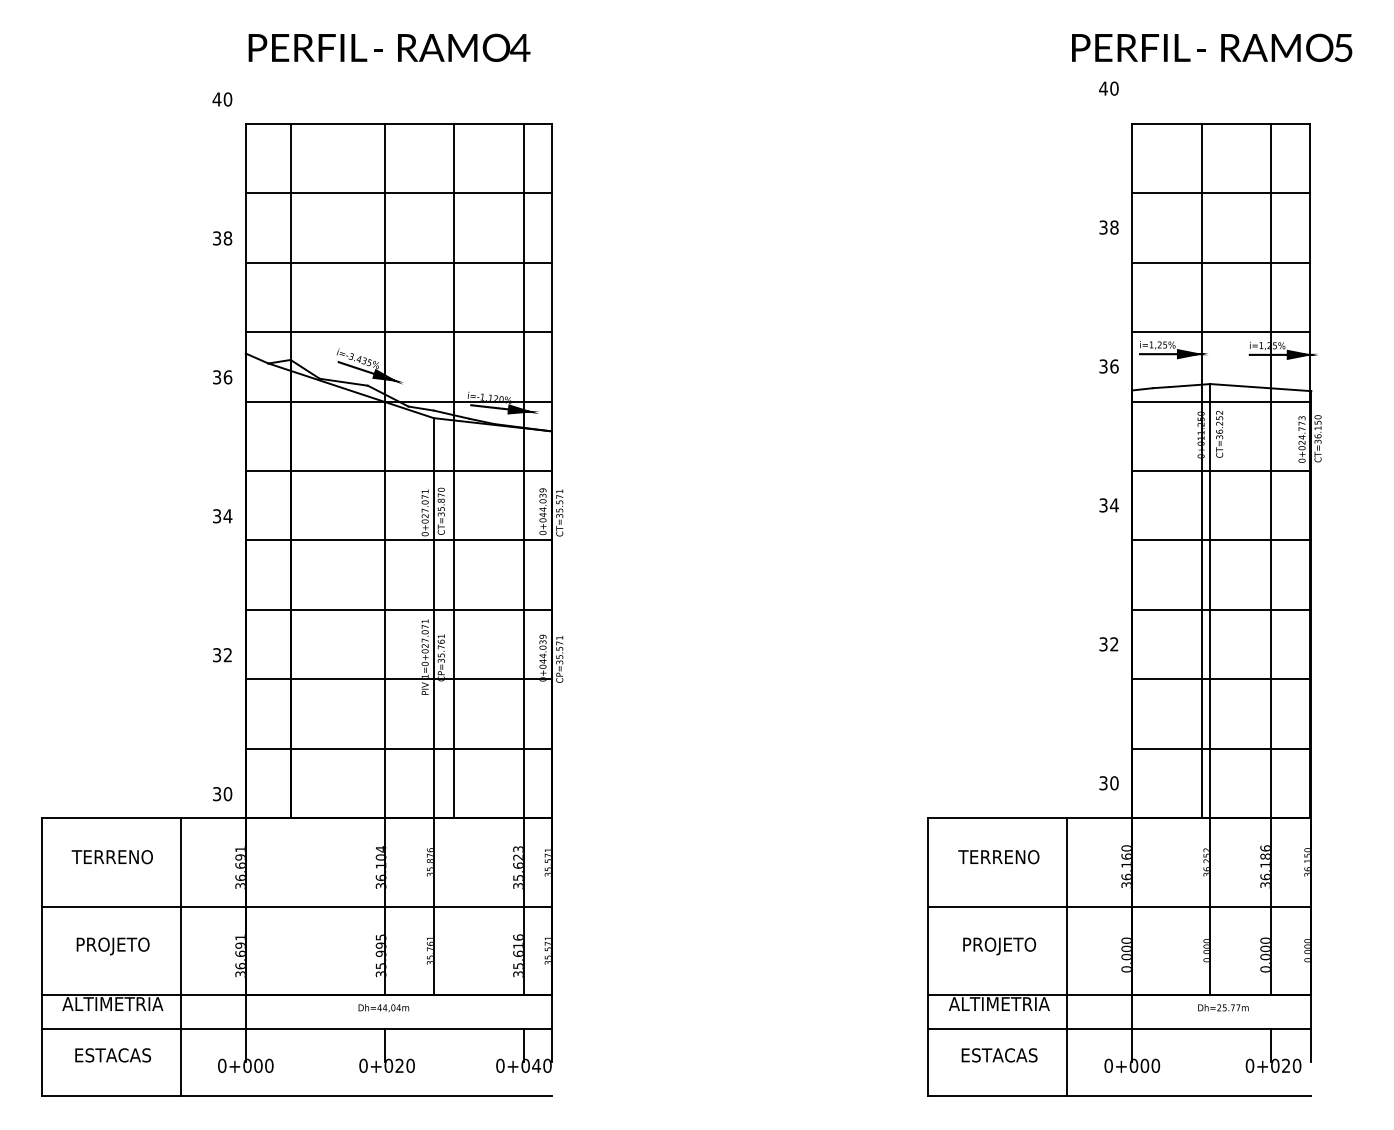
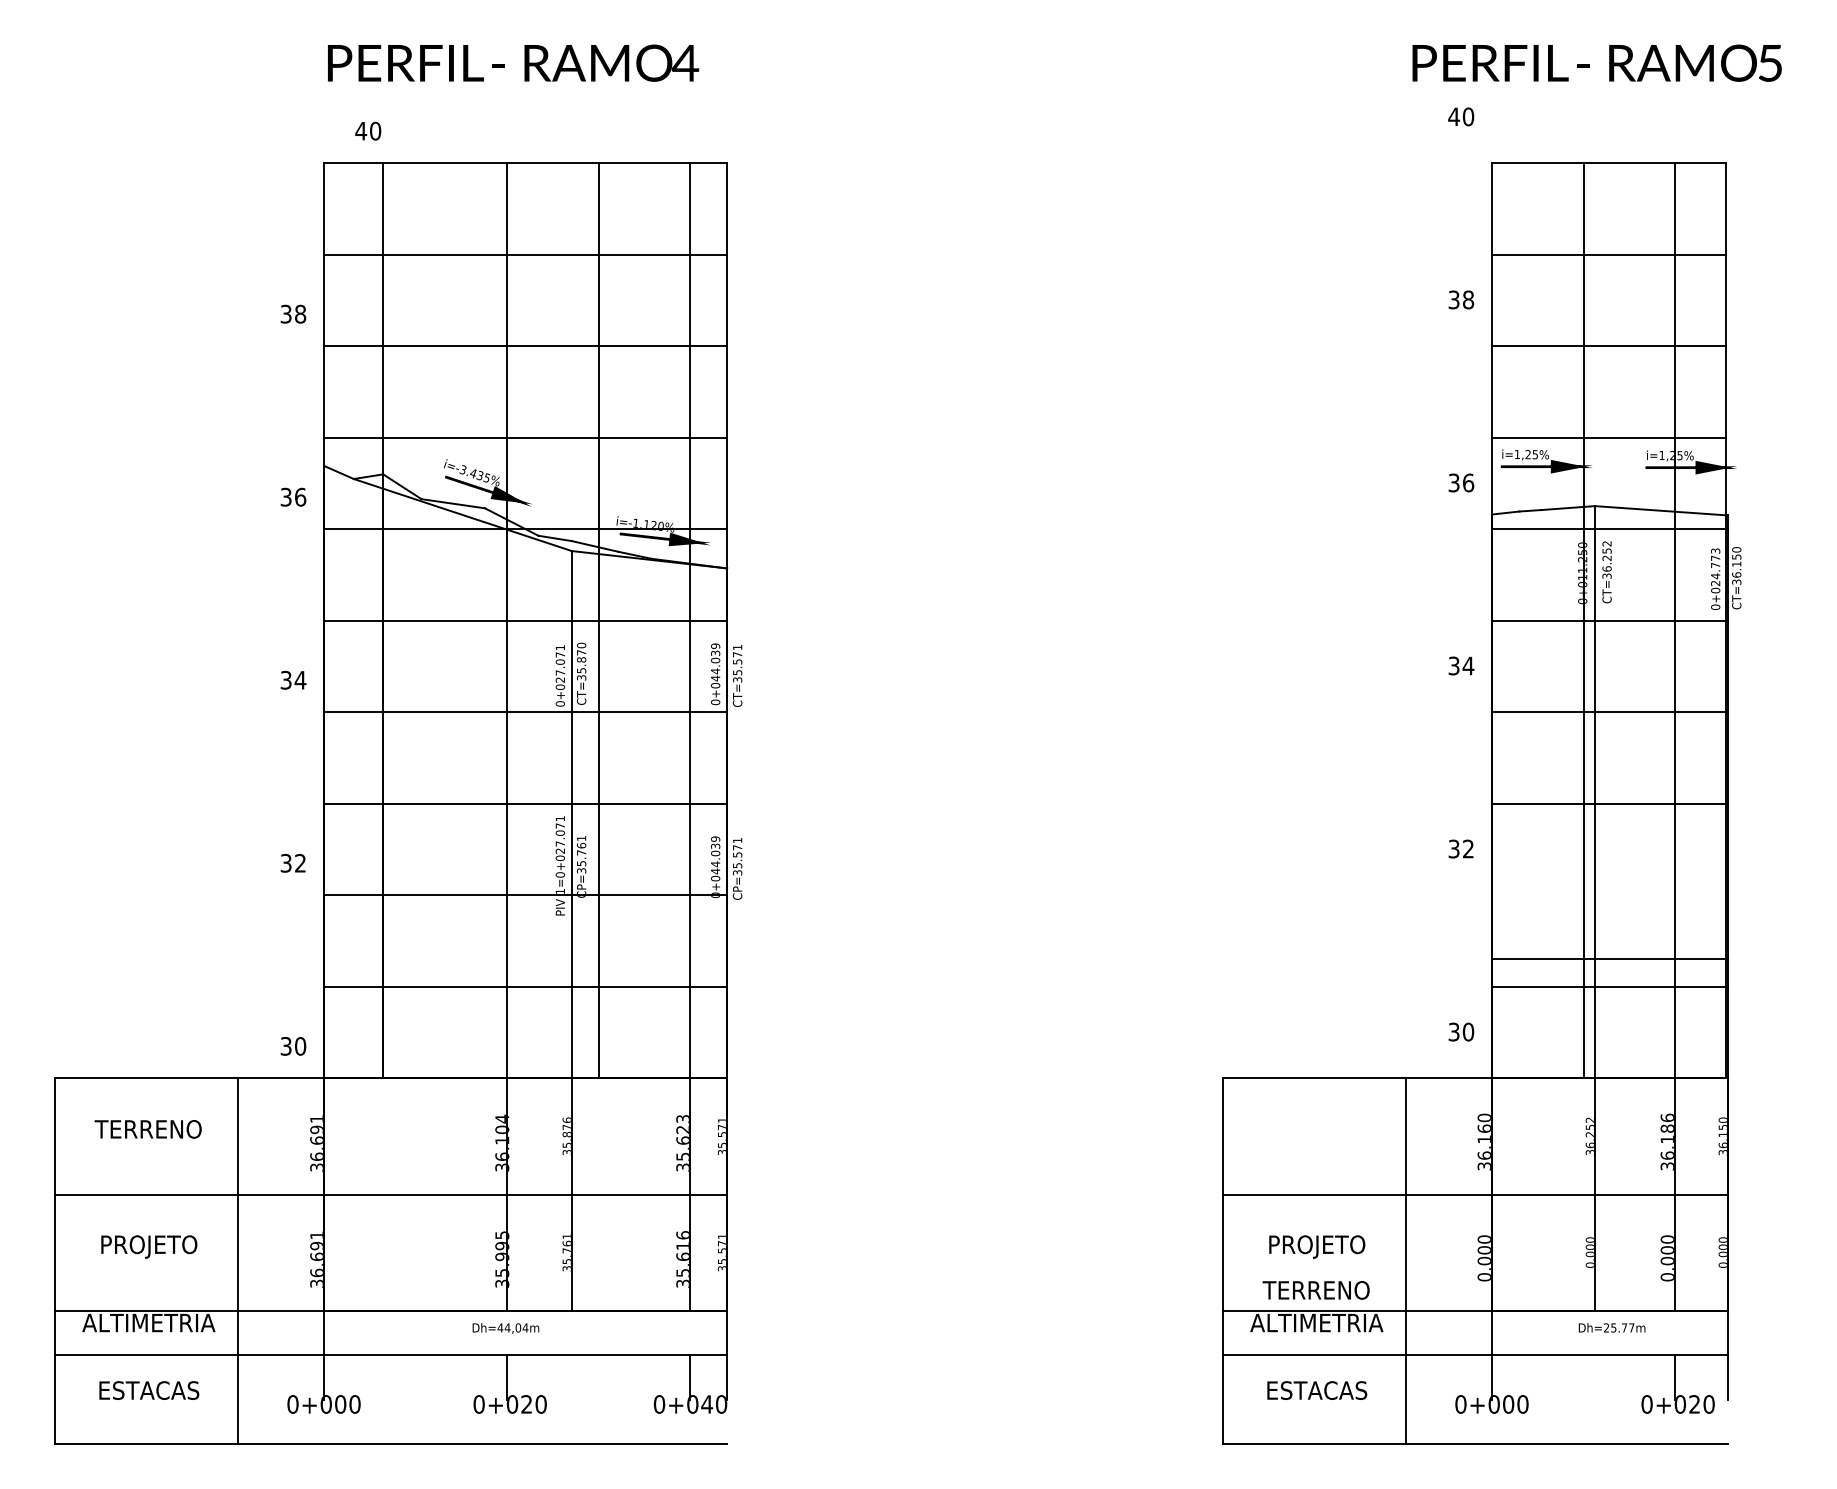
text: (222, 98) -> (368, 130), moved
line: (1221, 679) -> (1609, 959), moved
text: (998, 857) -> (1315, 1290), moved

